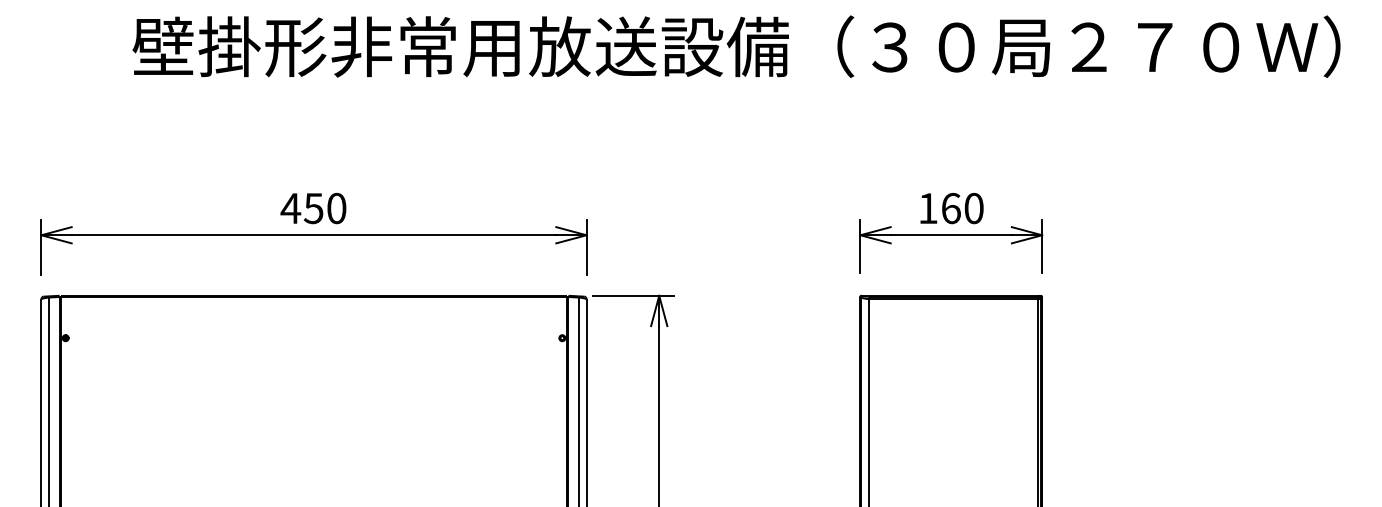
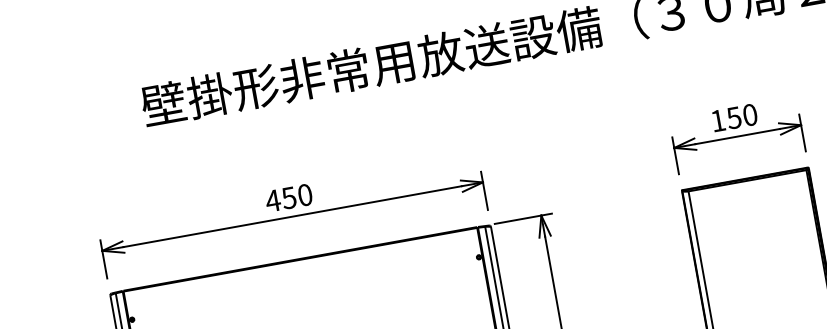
text: (950, 208) -> (733, 117), 160 -> 150

